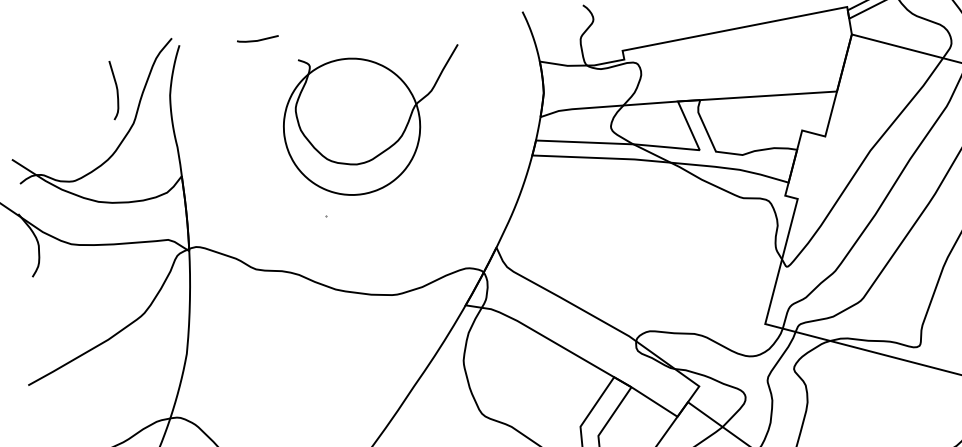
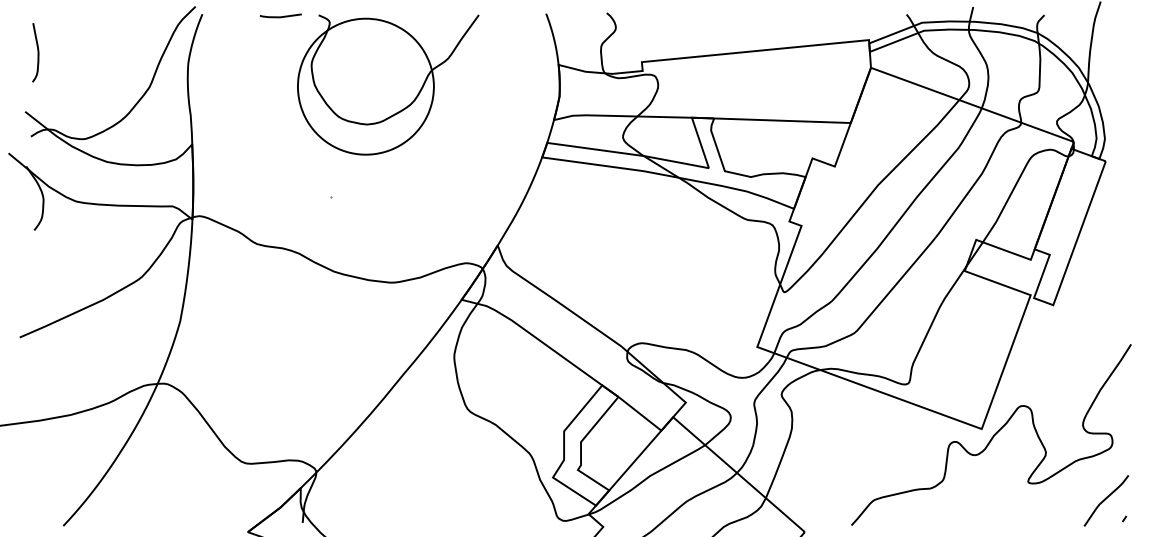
curve: (116, 89) -> (37, 52), moved
part: (374, 122) -> (388, 84), moved

